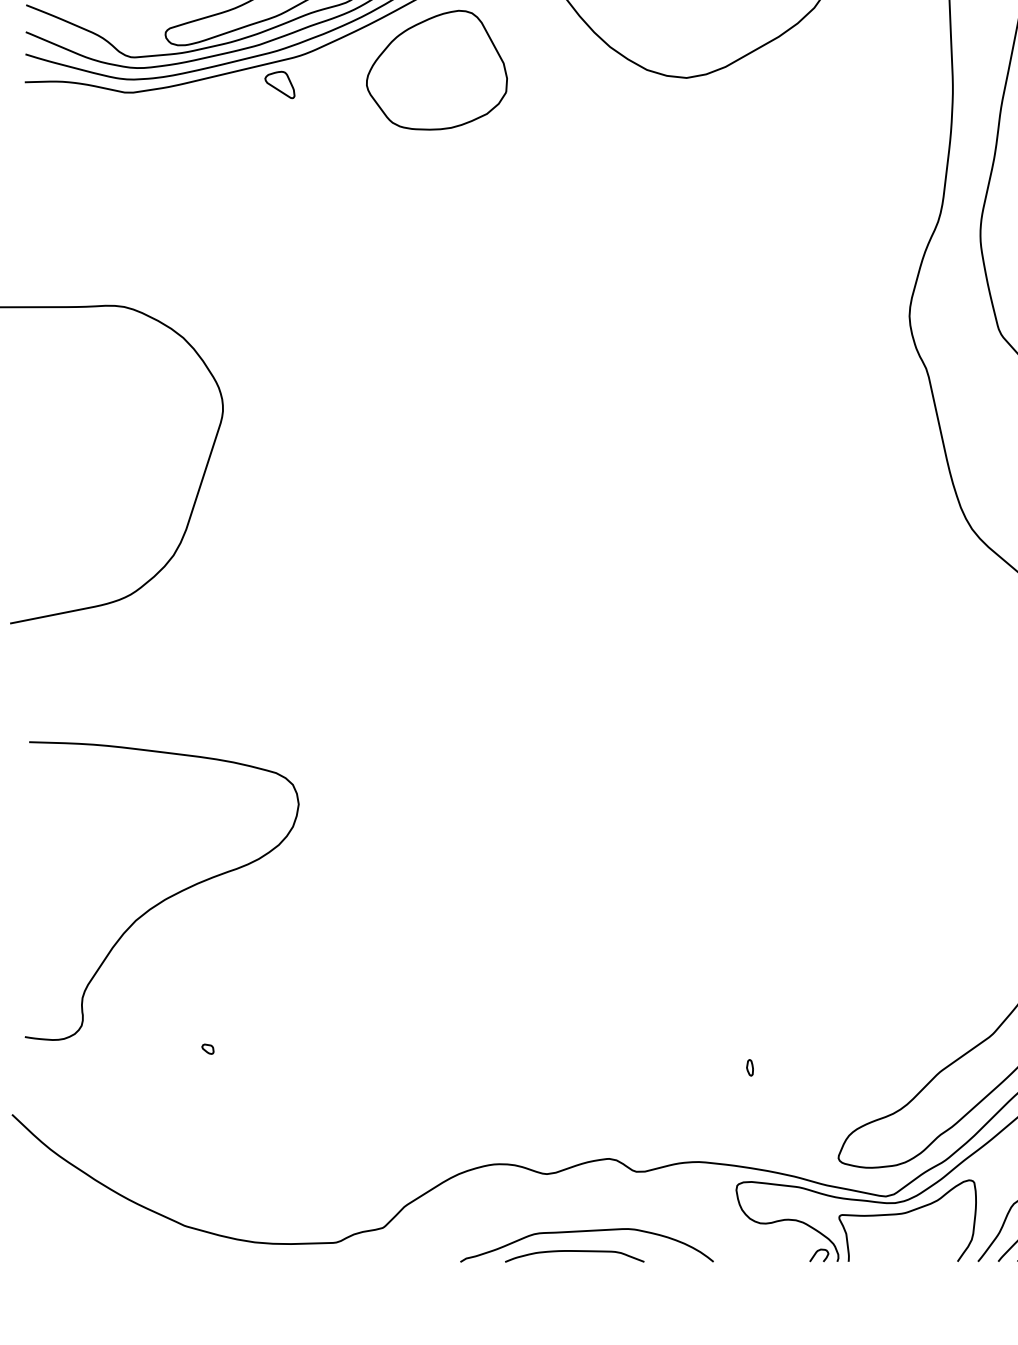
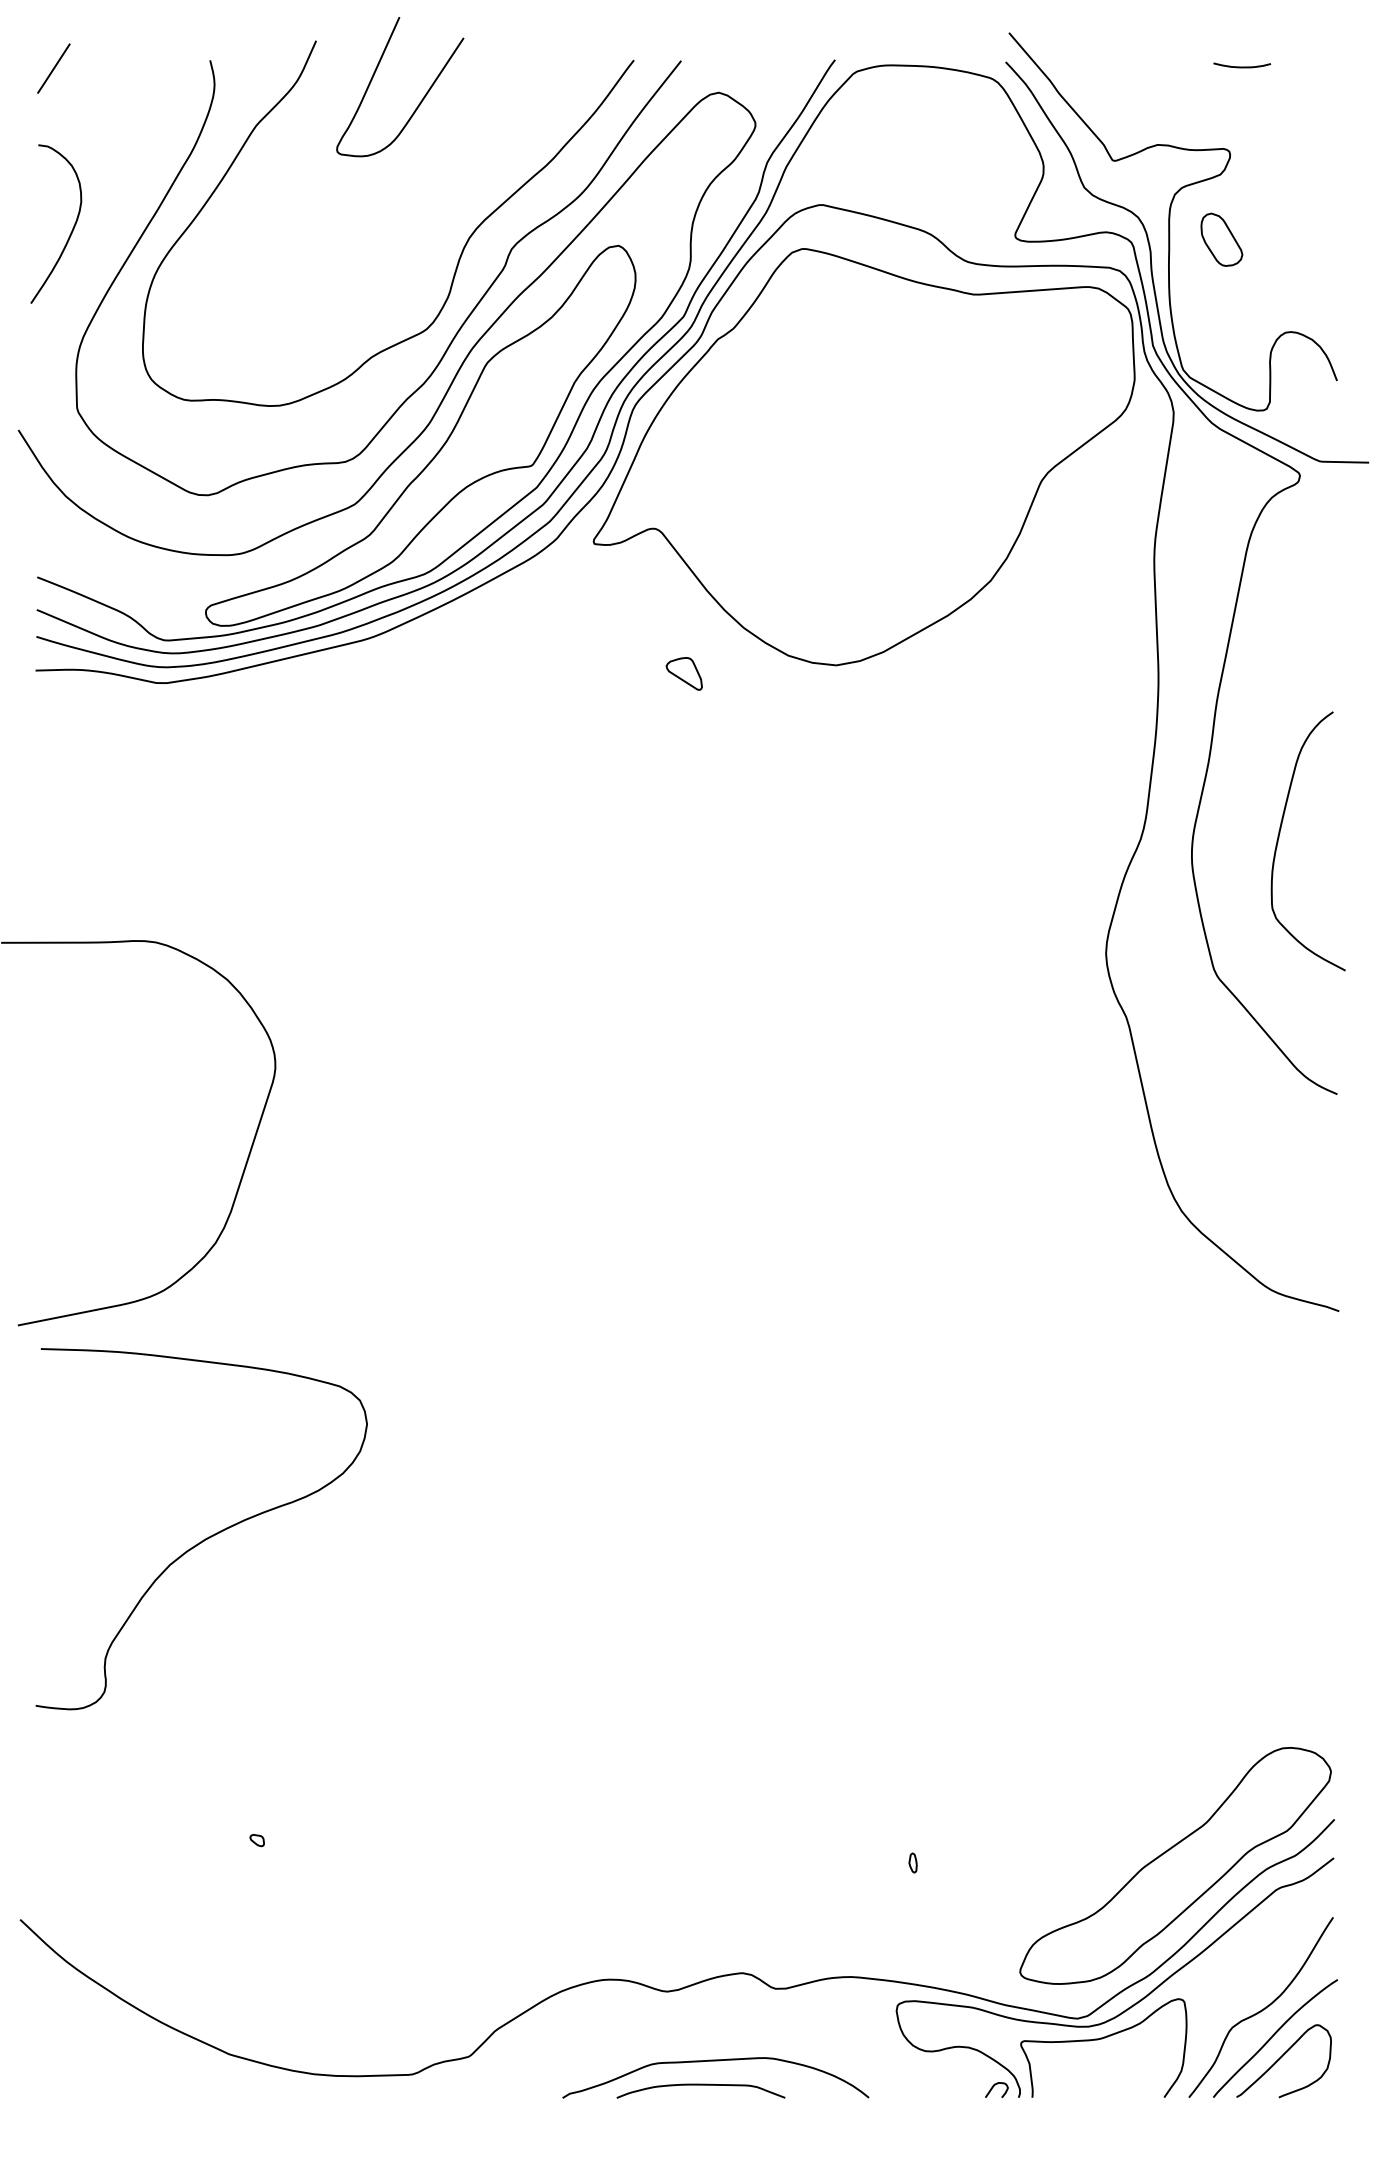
part: (437, 69) -> (534, 655), removed
part: (279, 84) -> (683, 673), moved
curve: (165, 898) -> (205, 1538), moved

